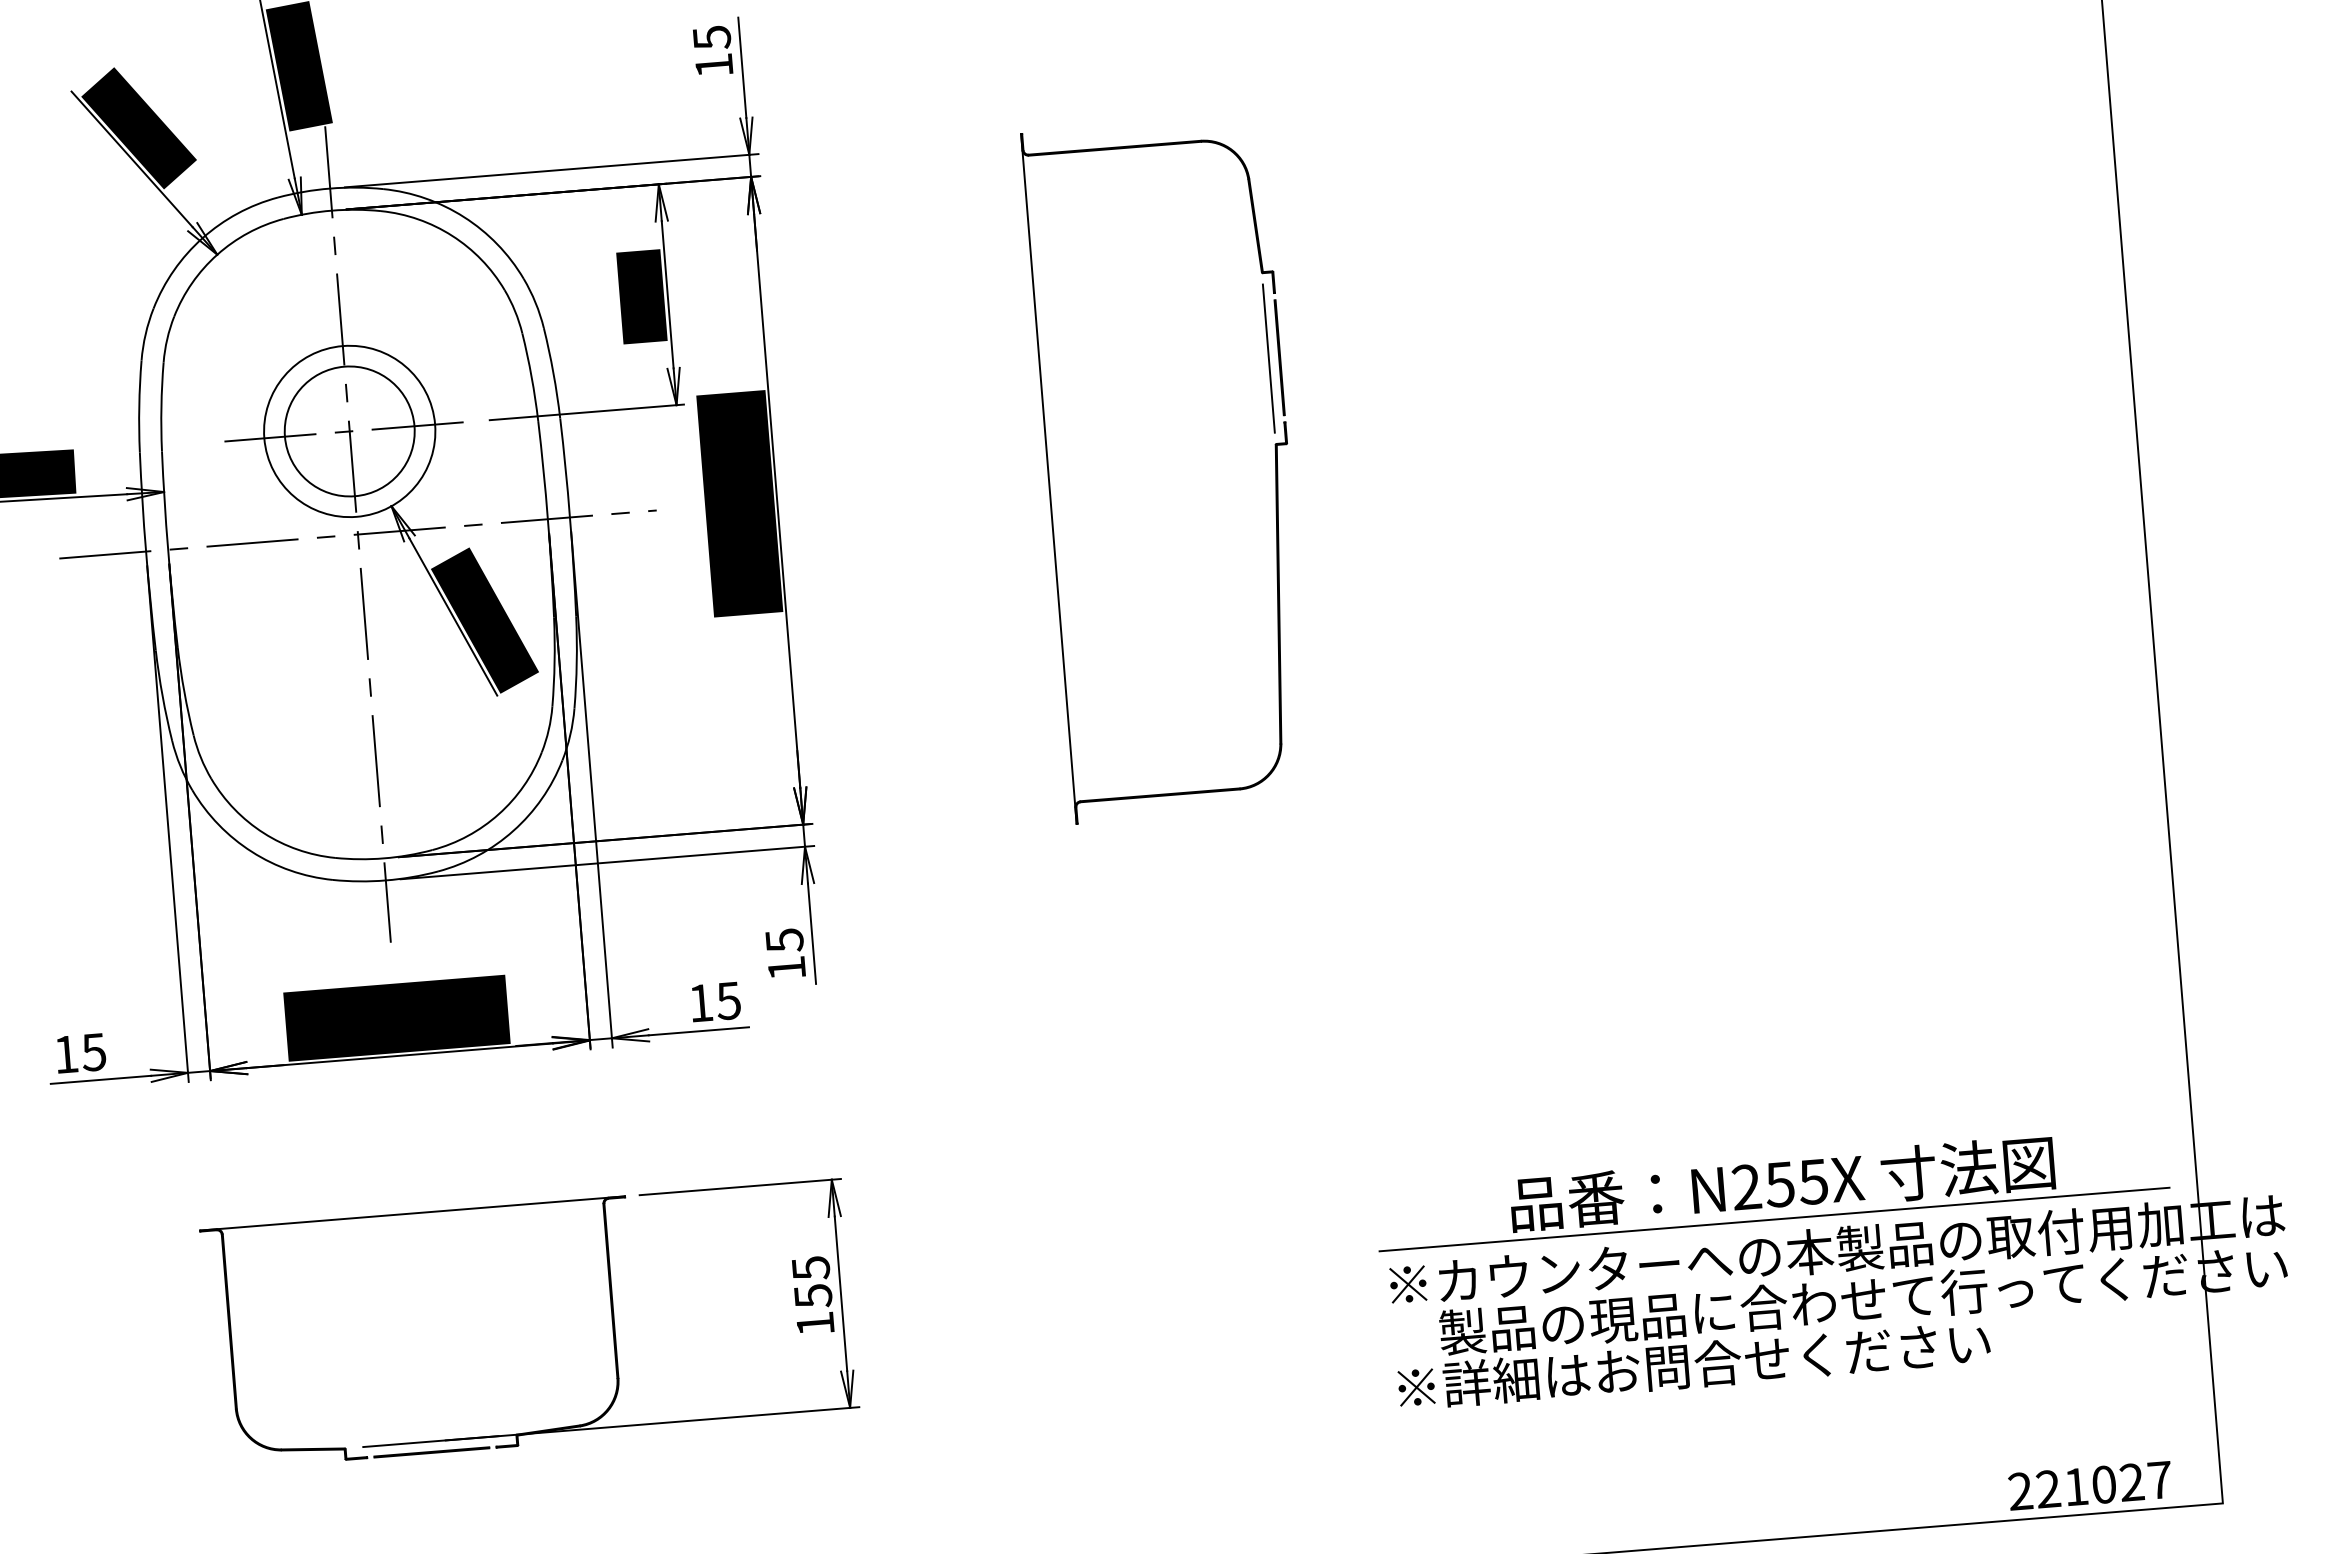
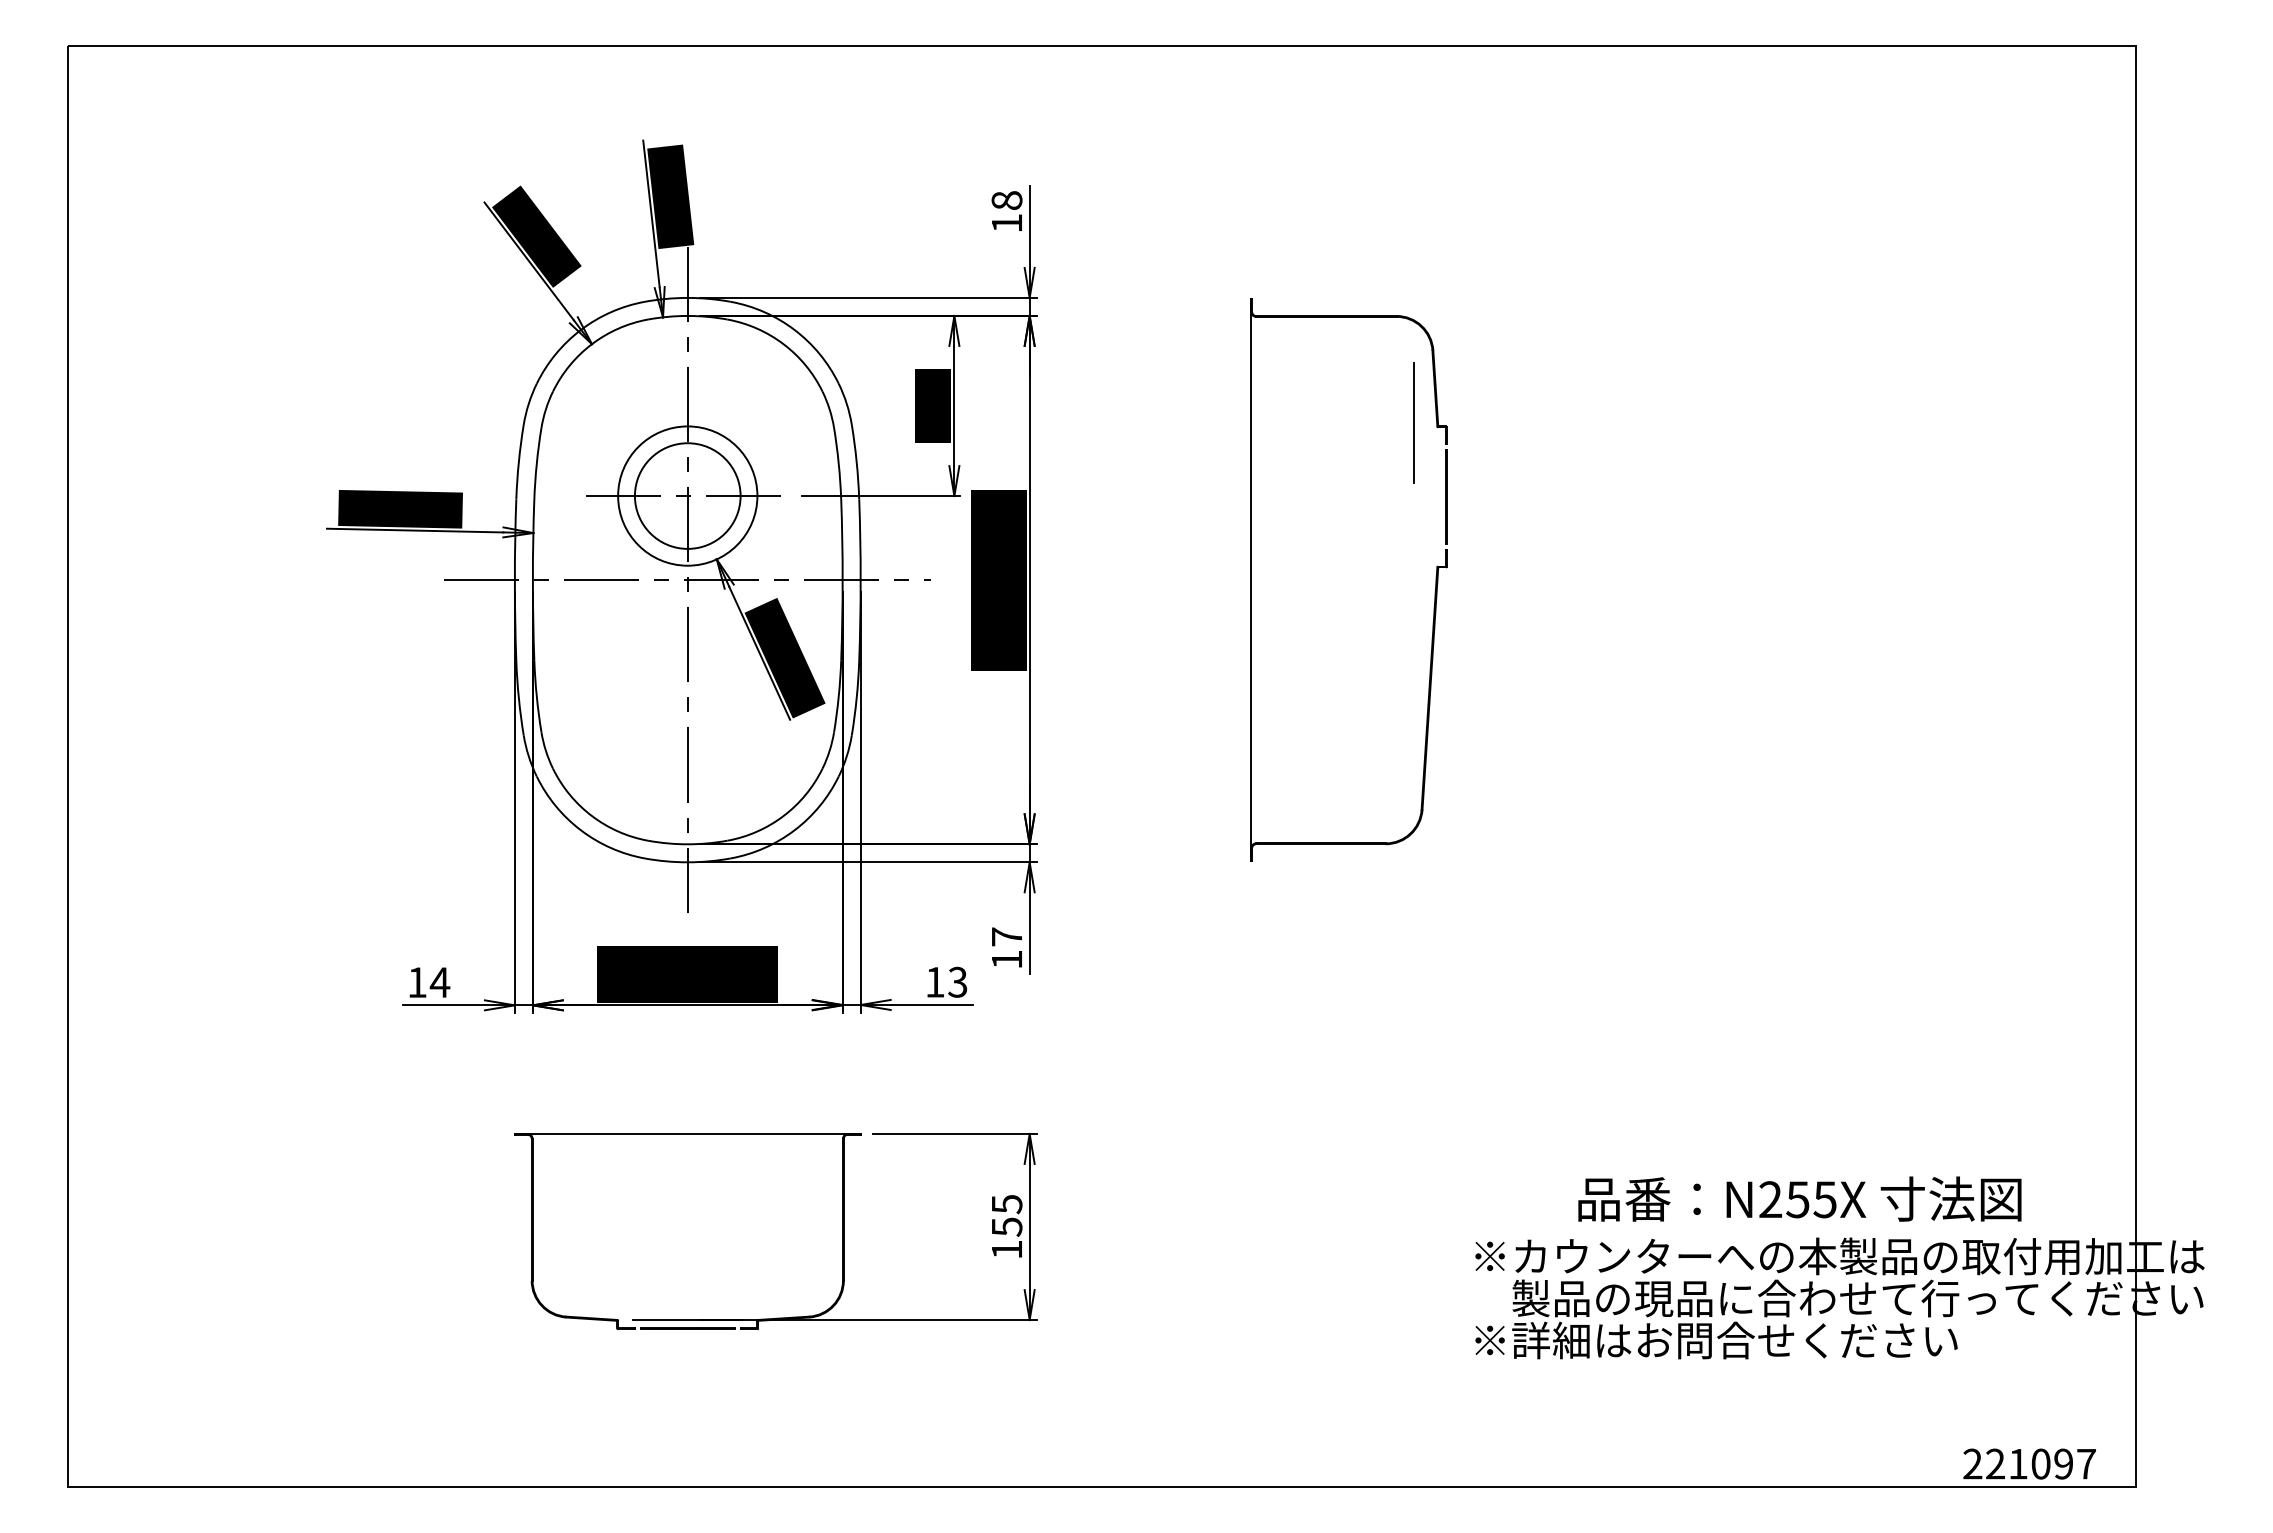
text: (711, 37) -> (1006, 200), 15 -> 18
line: (1267, 358) -> (1413, 422), moved
text: (785, 939) -> (1007, 936), 15 -> 17
text: (728, 999) -> (957, 981), 15 -> 13
text: (93, 1052) -> (439, 982), 15 -> 14
line: (1773, 1219) -> (1790, 1227), removed
text: (2131, 1482) -> (2063, 1464), 221027 -> 221097

